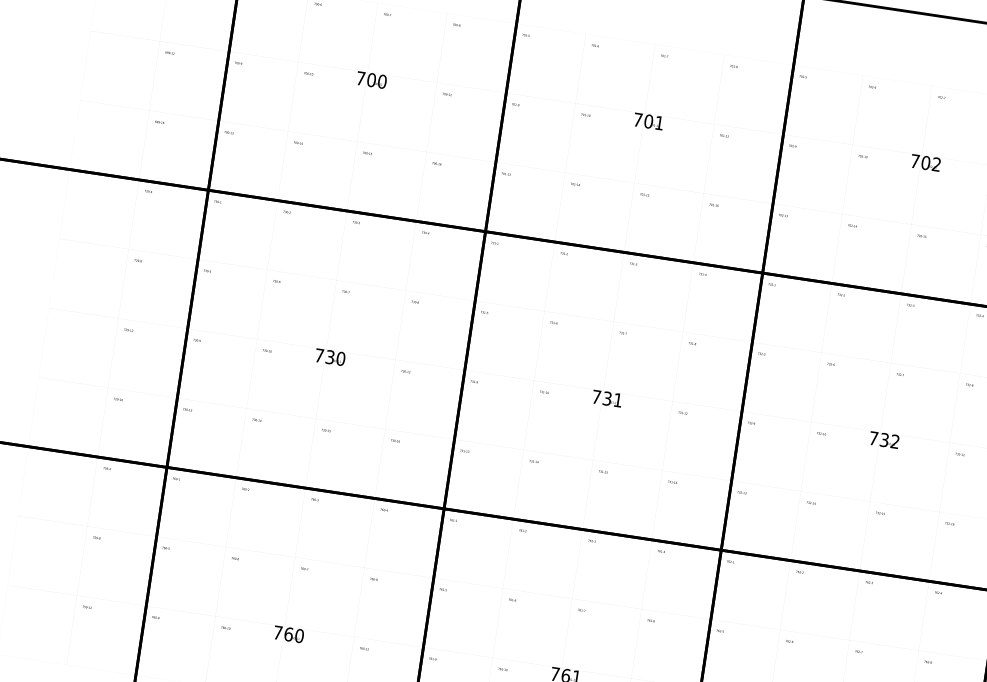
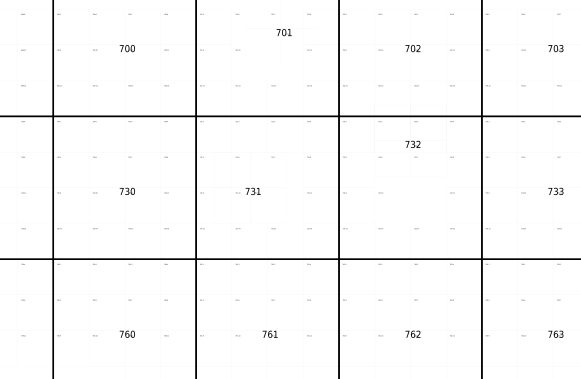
text: (647, 121) -> (283, 32), moved
text: (606, 396) -> (252, 190), moved
text: (883, 438) -> (412, 143), moved

